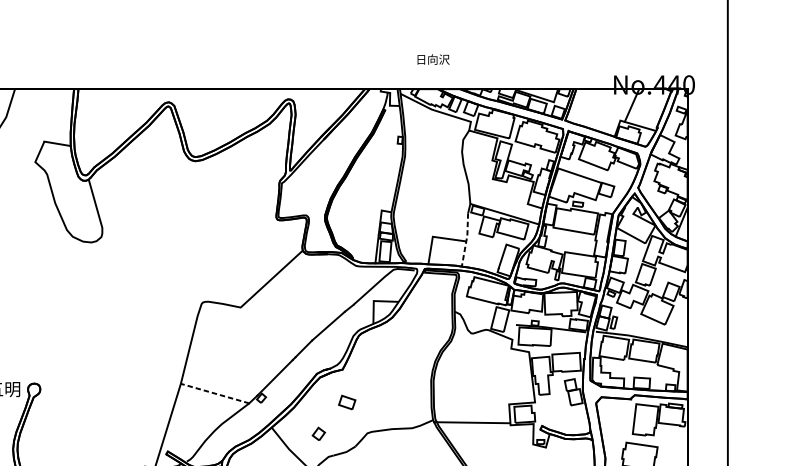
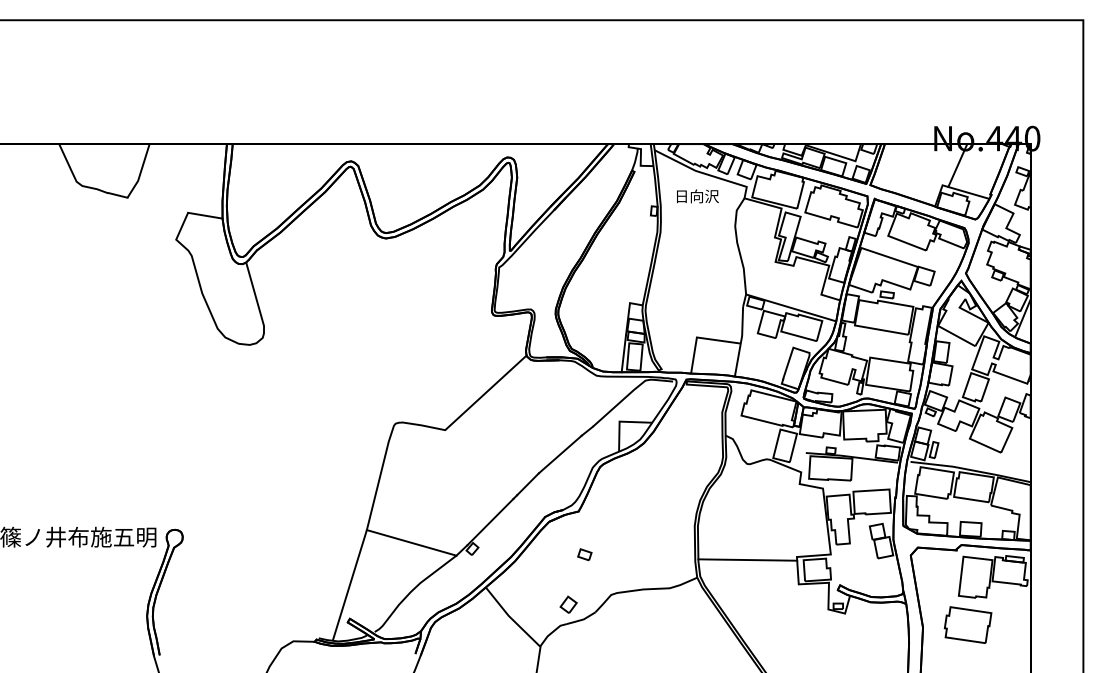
text: (433, 59) -> (697, 196), moved
line: (466, 239) -> (741, 341), dashed -> solid
line: (214, 393) -> (411, 542), dashed -> solid
part: (347, 402) -> (584, 554), size x0.62
line: (471, 422) -> (747, 559), moved
part: (318, 433) -> (568, 604), moved

